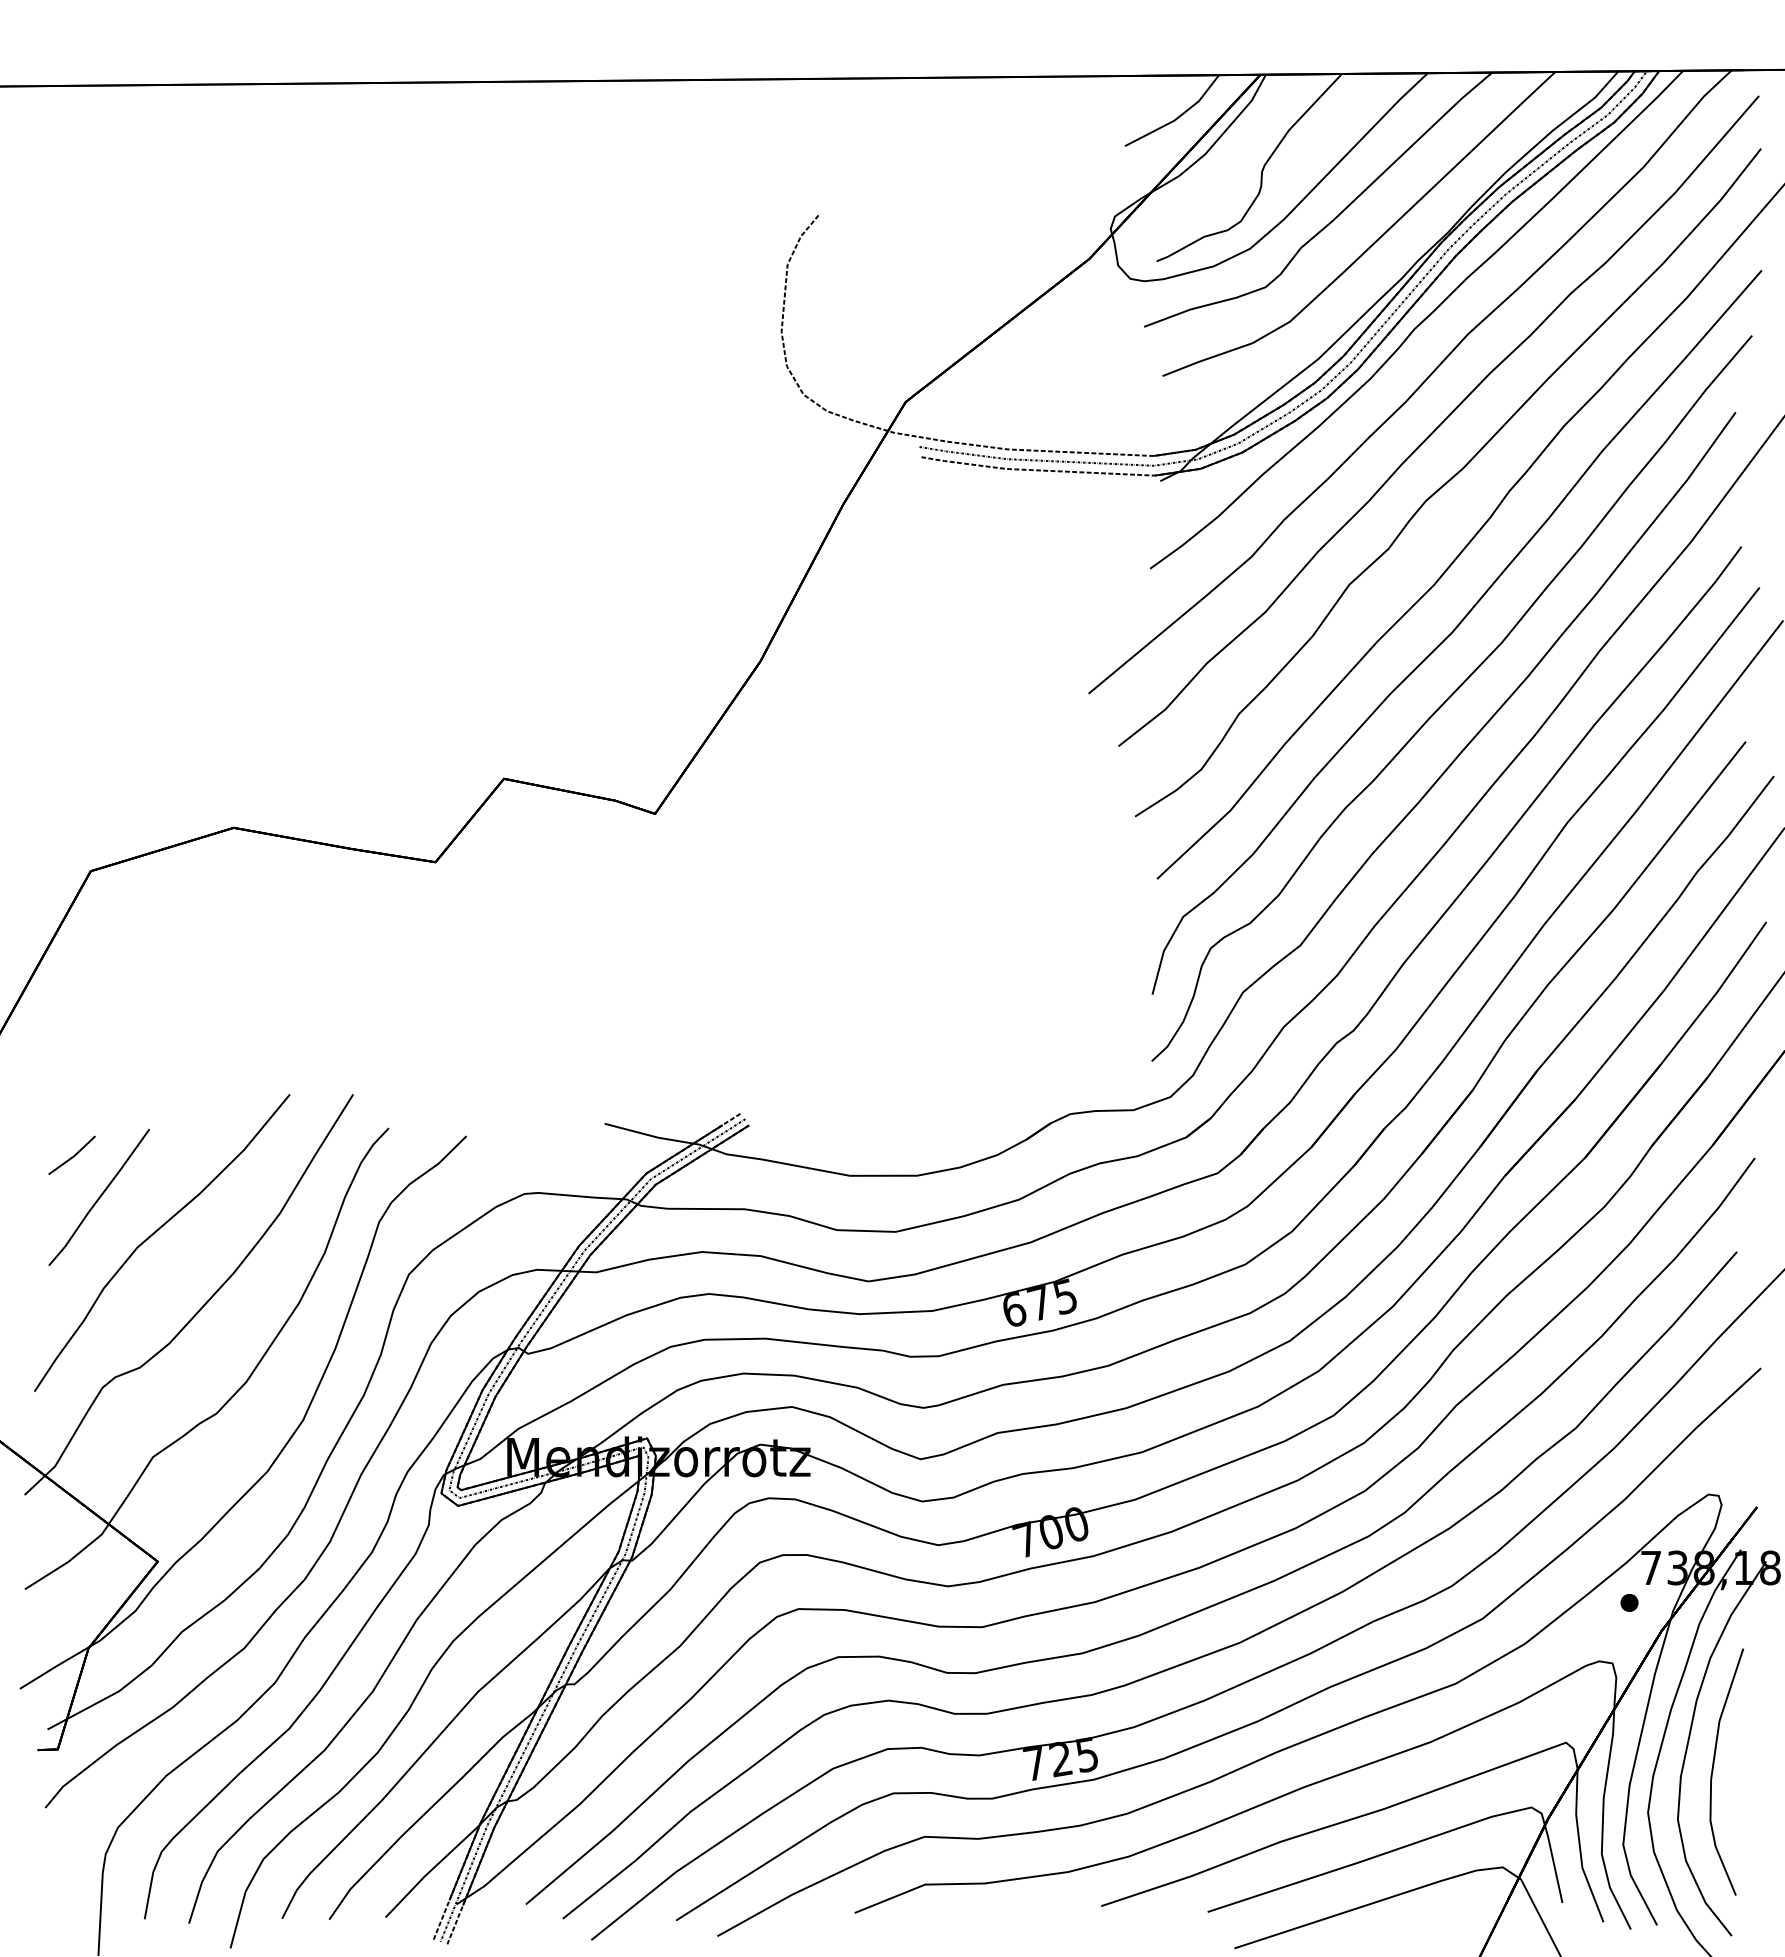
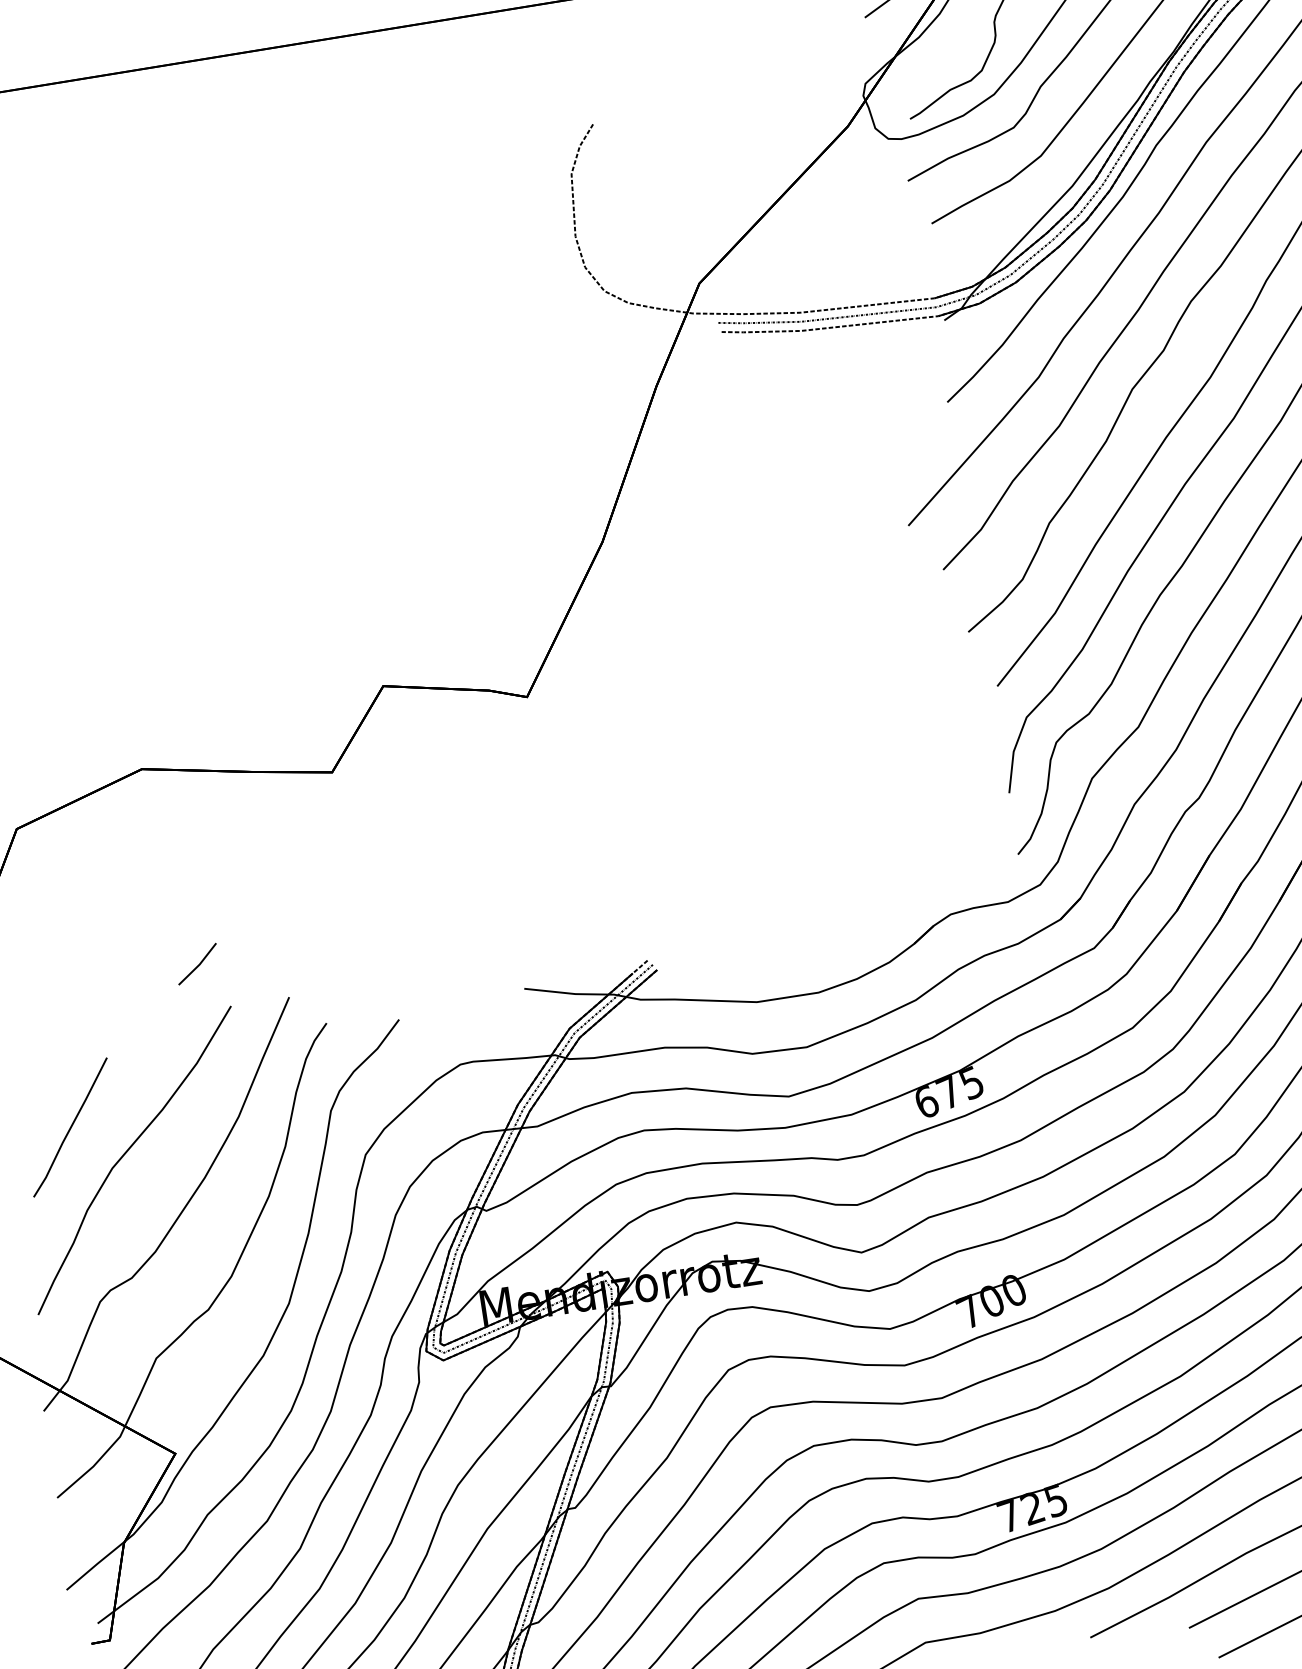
part: (71, 1154) -> (196, 963), moved

